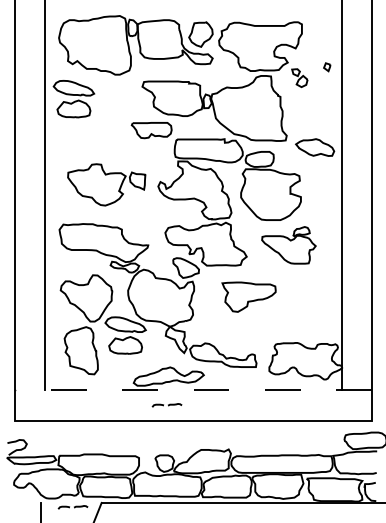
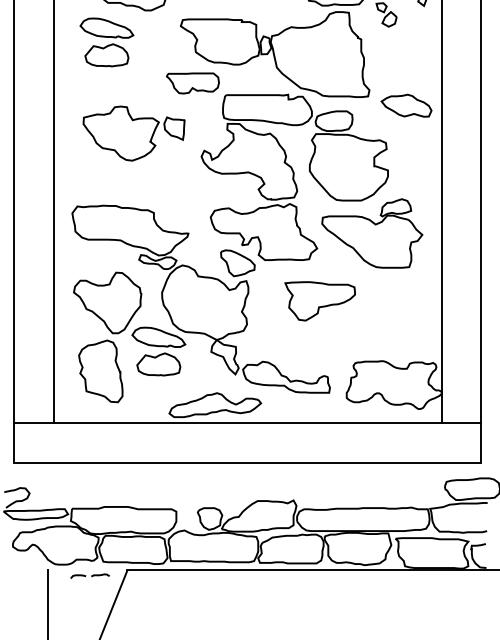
part: (73, 99) -> (106, 42), moved
part: (106, 184) -> (133, 133), moved
part: (288, 245) -> (371, 233), size x1.43
line: (193, 390) -> (247, 423), dashed -> solid
part: (166, 405) -> (212, 442), removed

